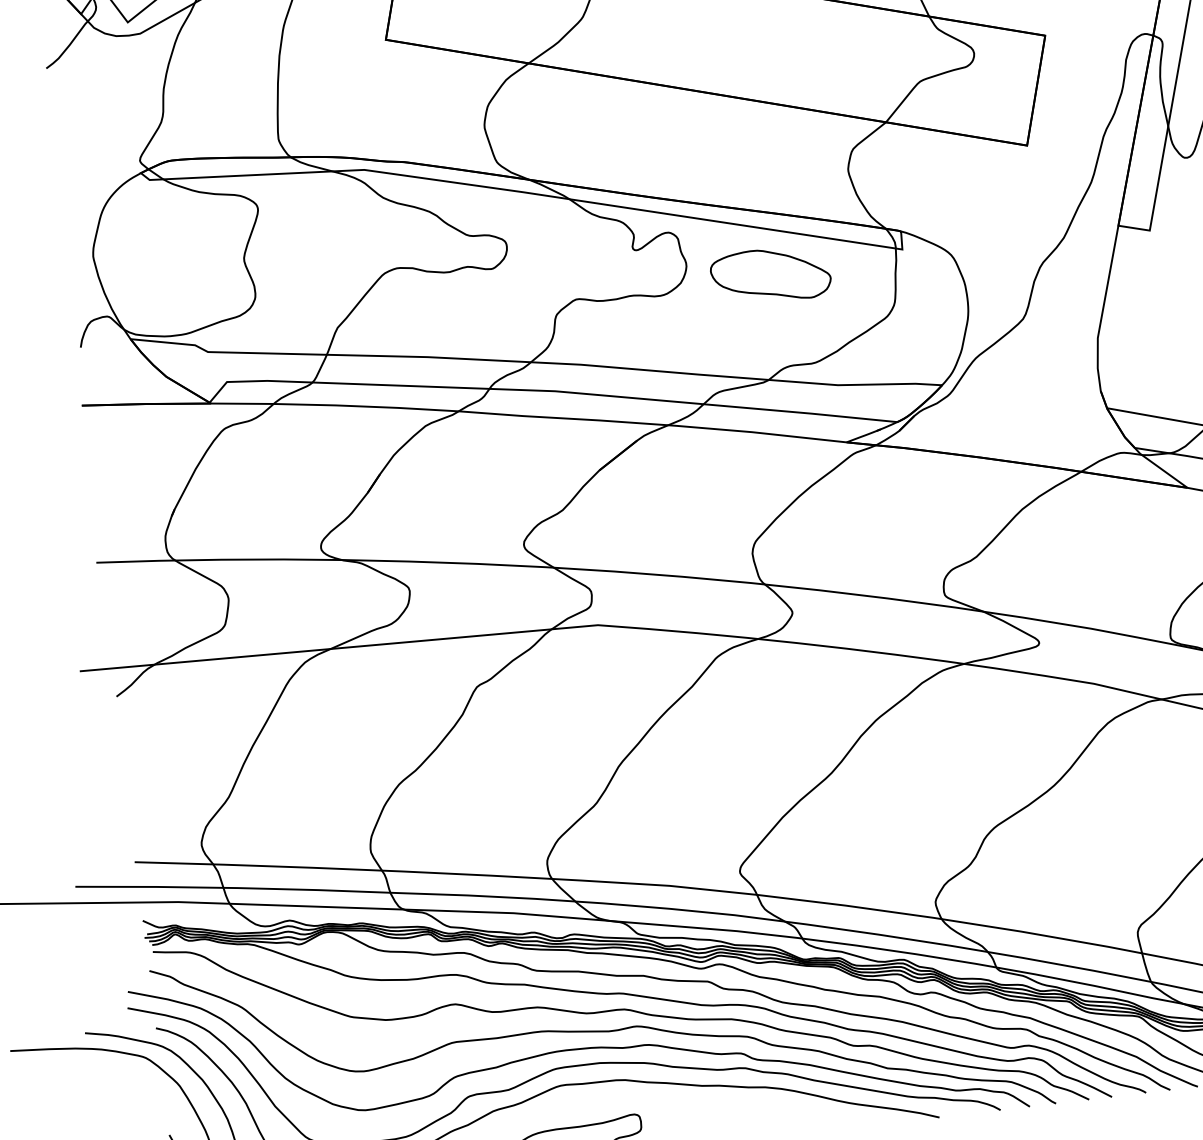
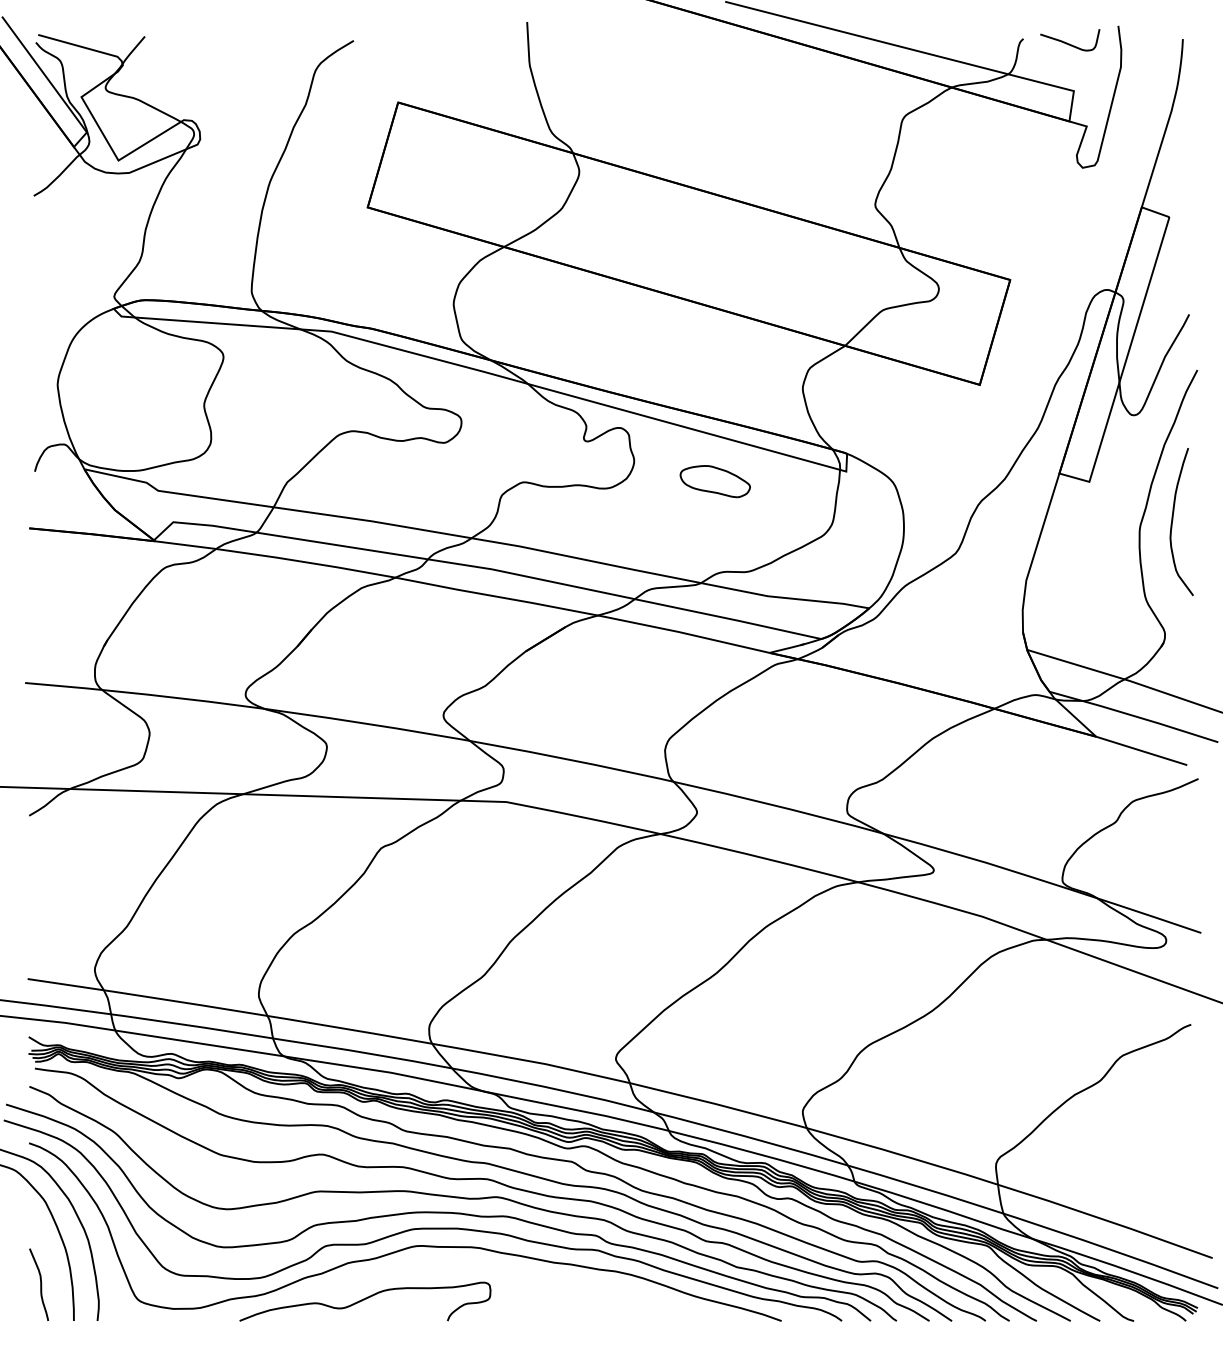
part: (771, 275) -> (715, 481), size x0.6

